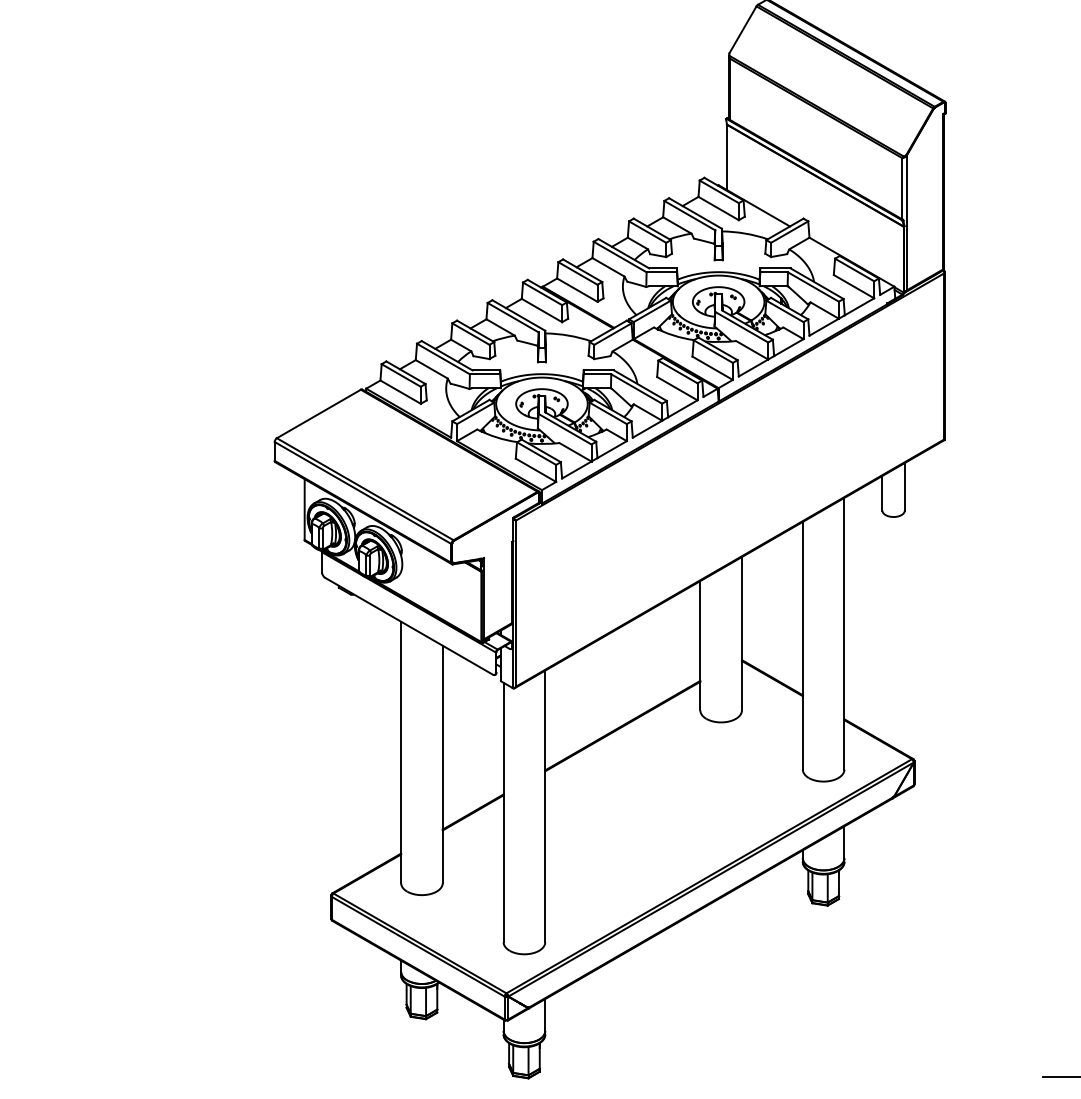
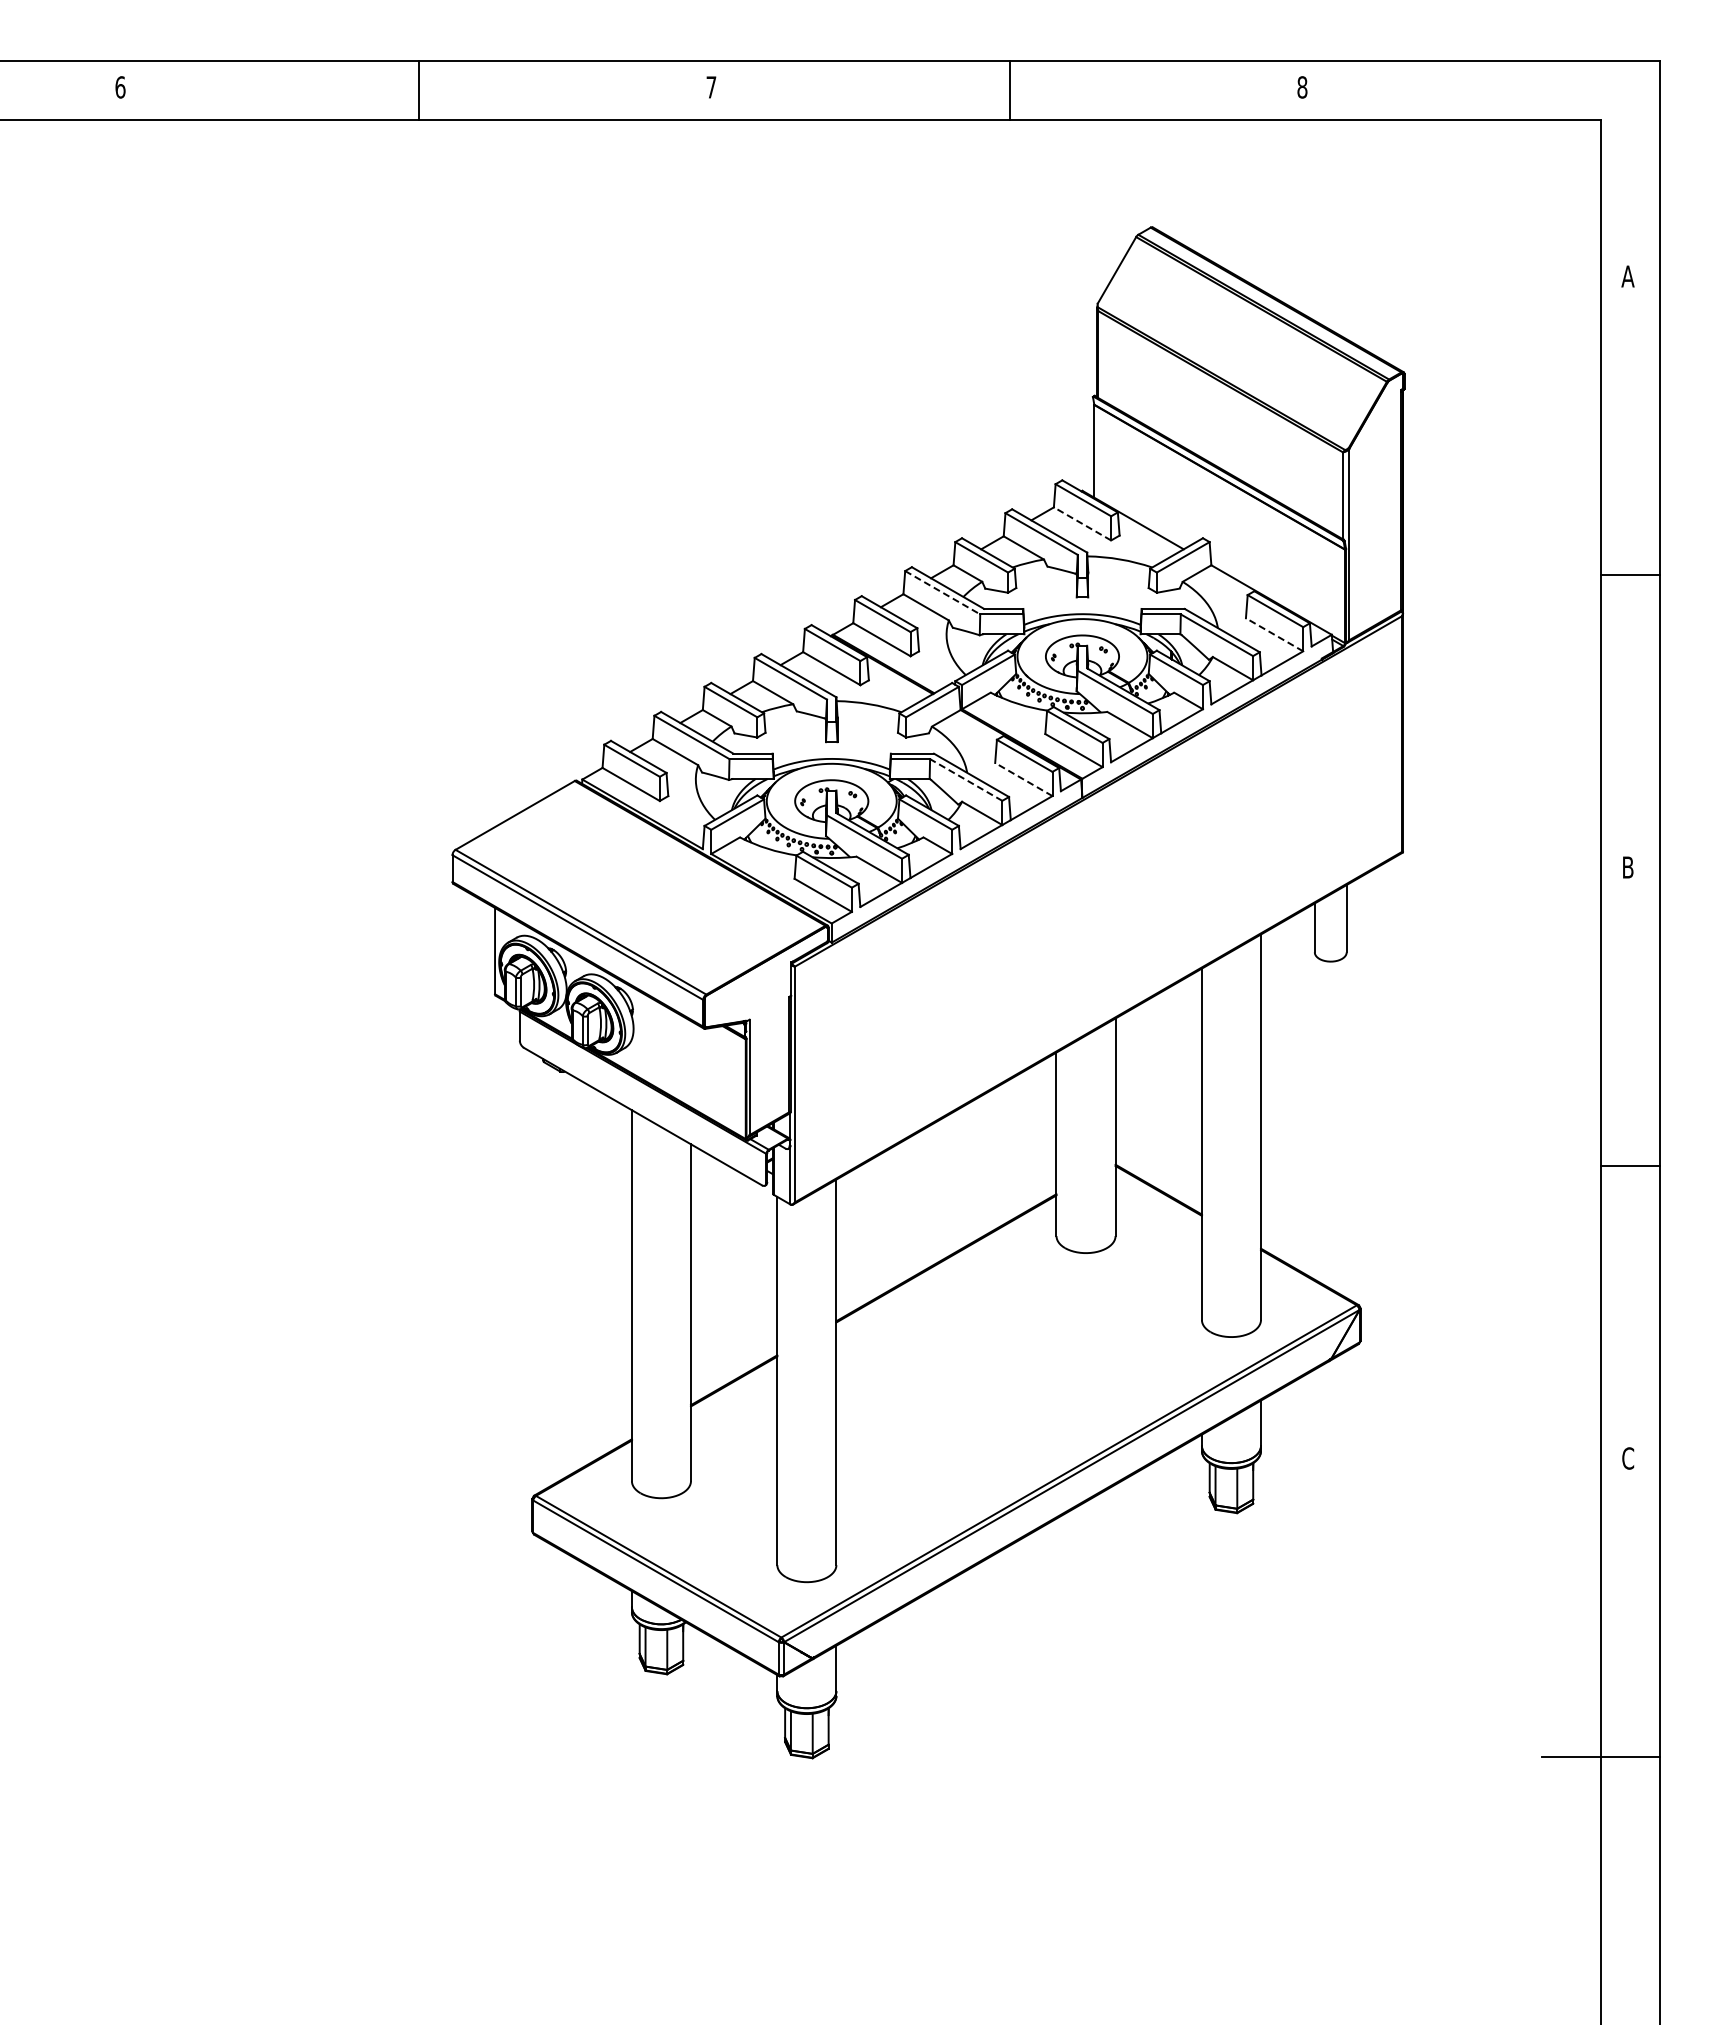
line: (718, 208) -> (1082, 523), solid -> dashed
line: (620, 256) -> (943, 592), solid -> dashed
line: (853, 286) -> (1274, 634), solid -> dashed
line: (677, 388) -> (1023, 779), solid -> dashed
line: (636, 389) -> (966, 780), solid -> dashed

